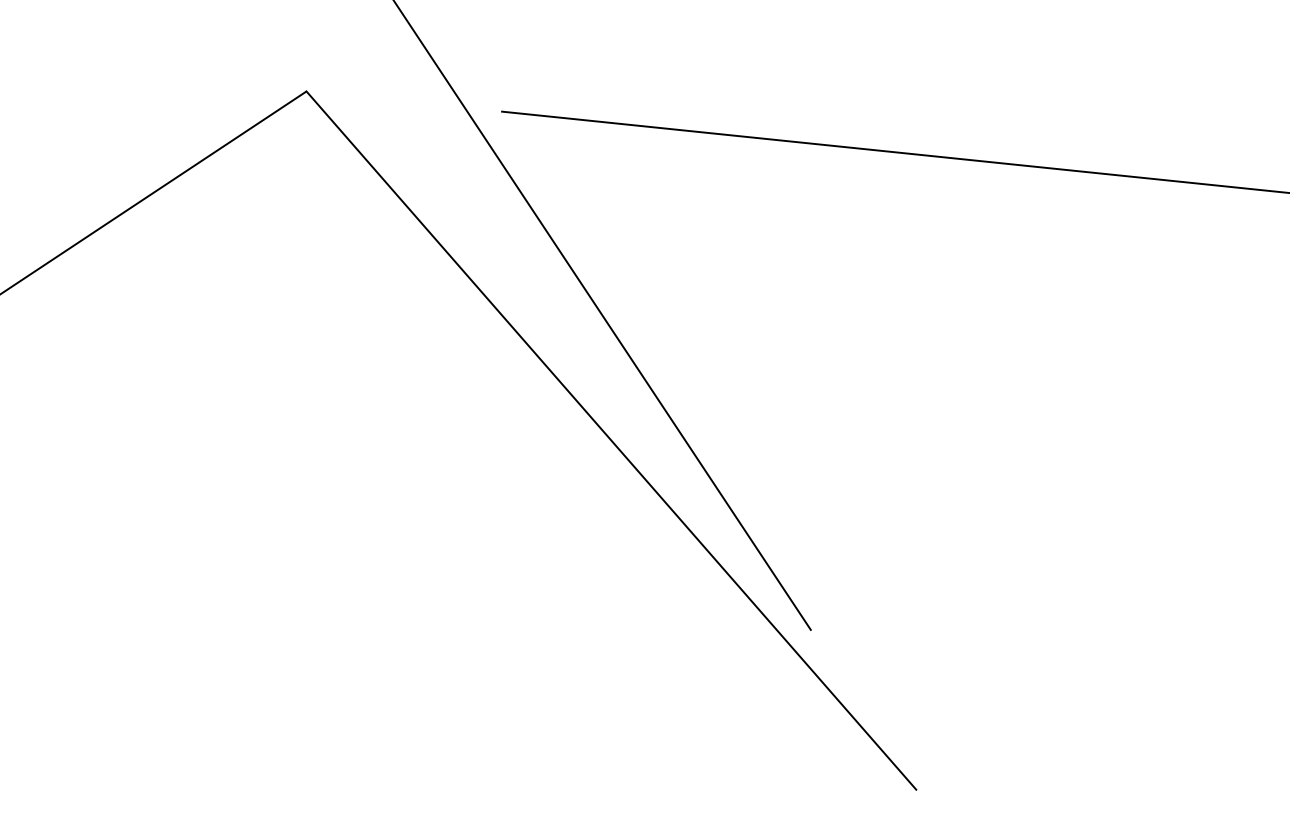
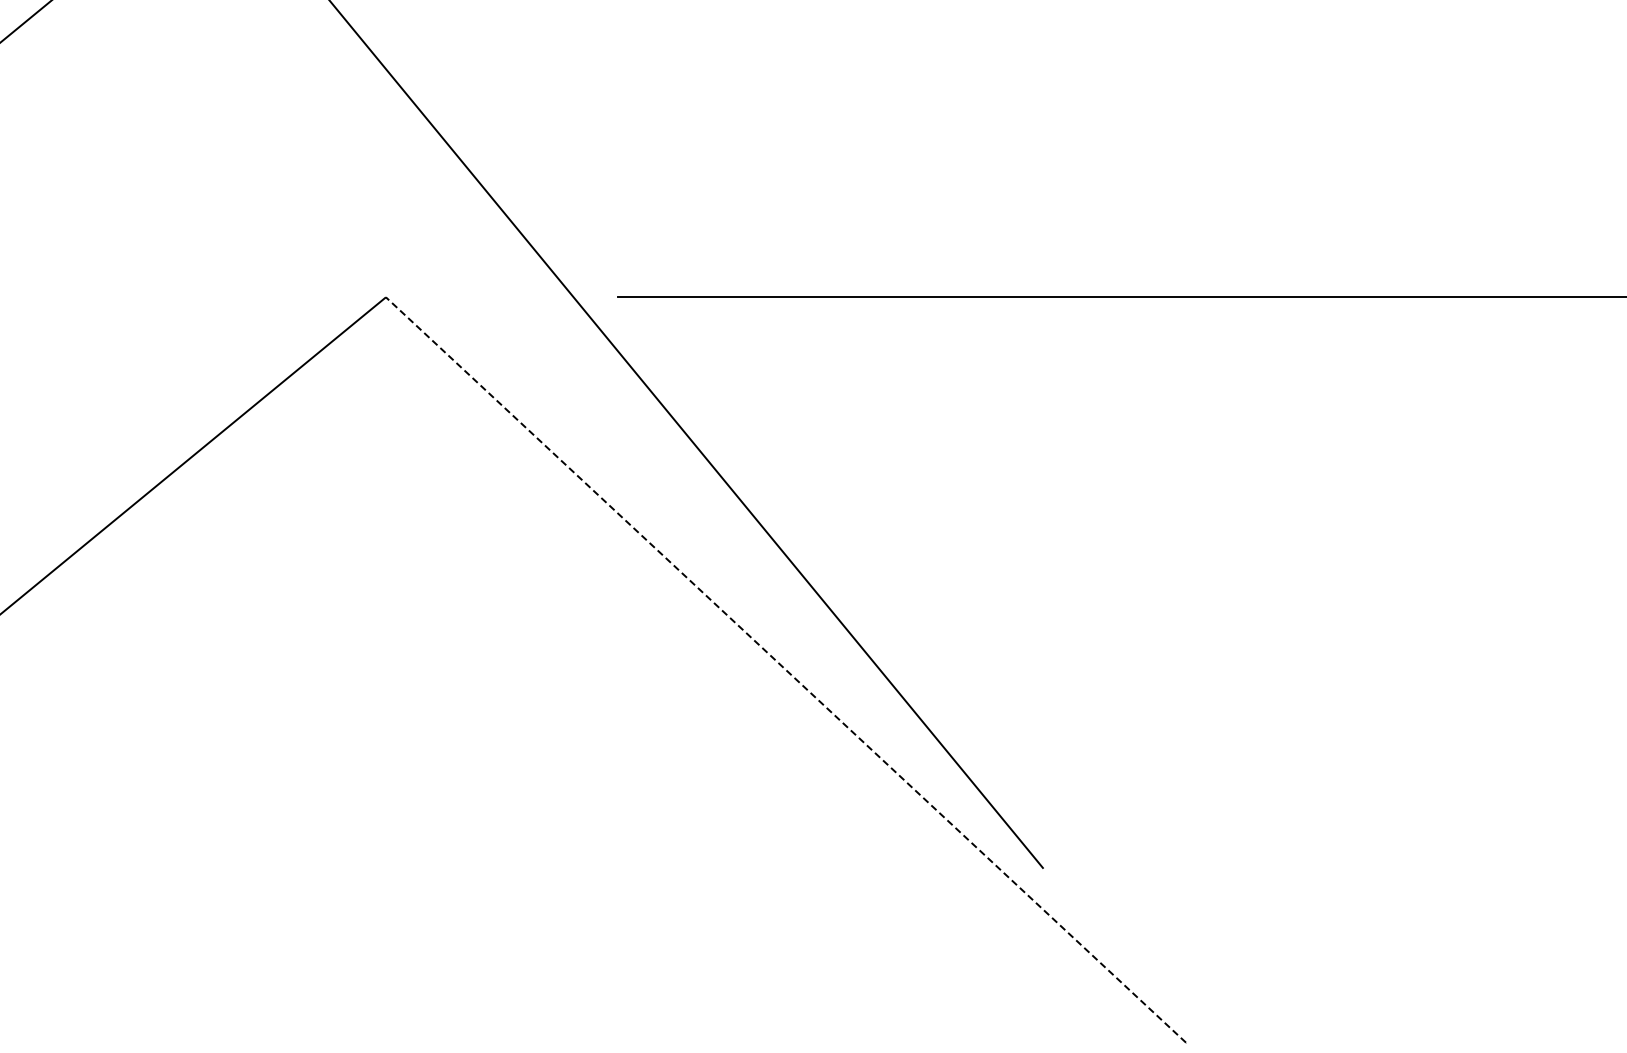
line: (611, 440) -> (785, 669), solid -> dashed

